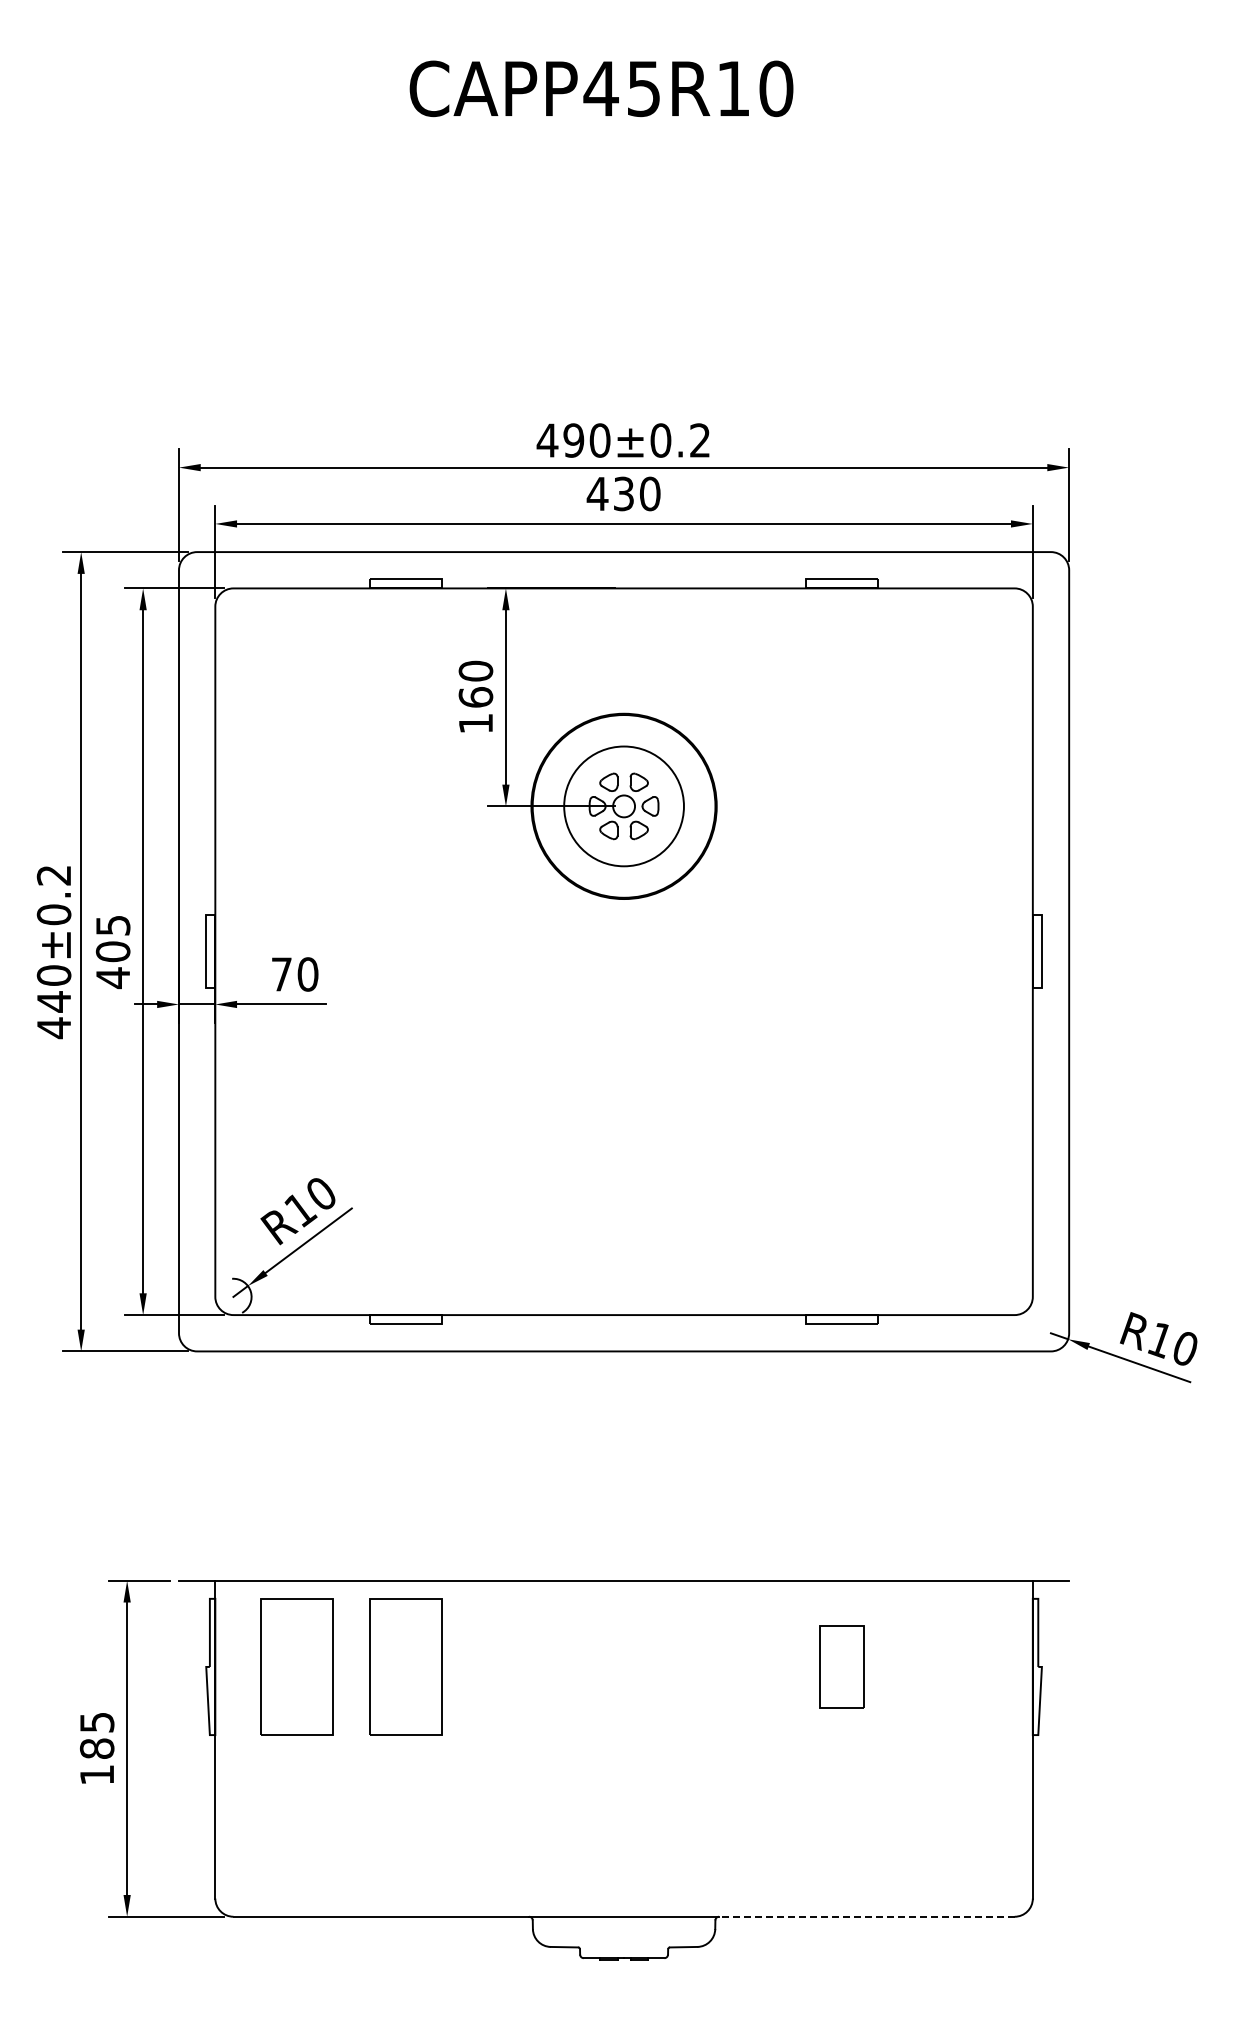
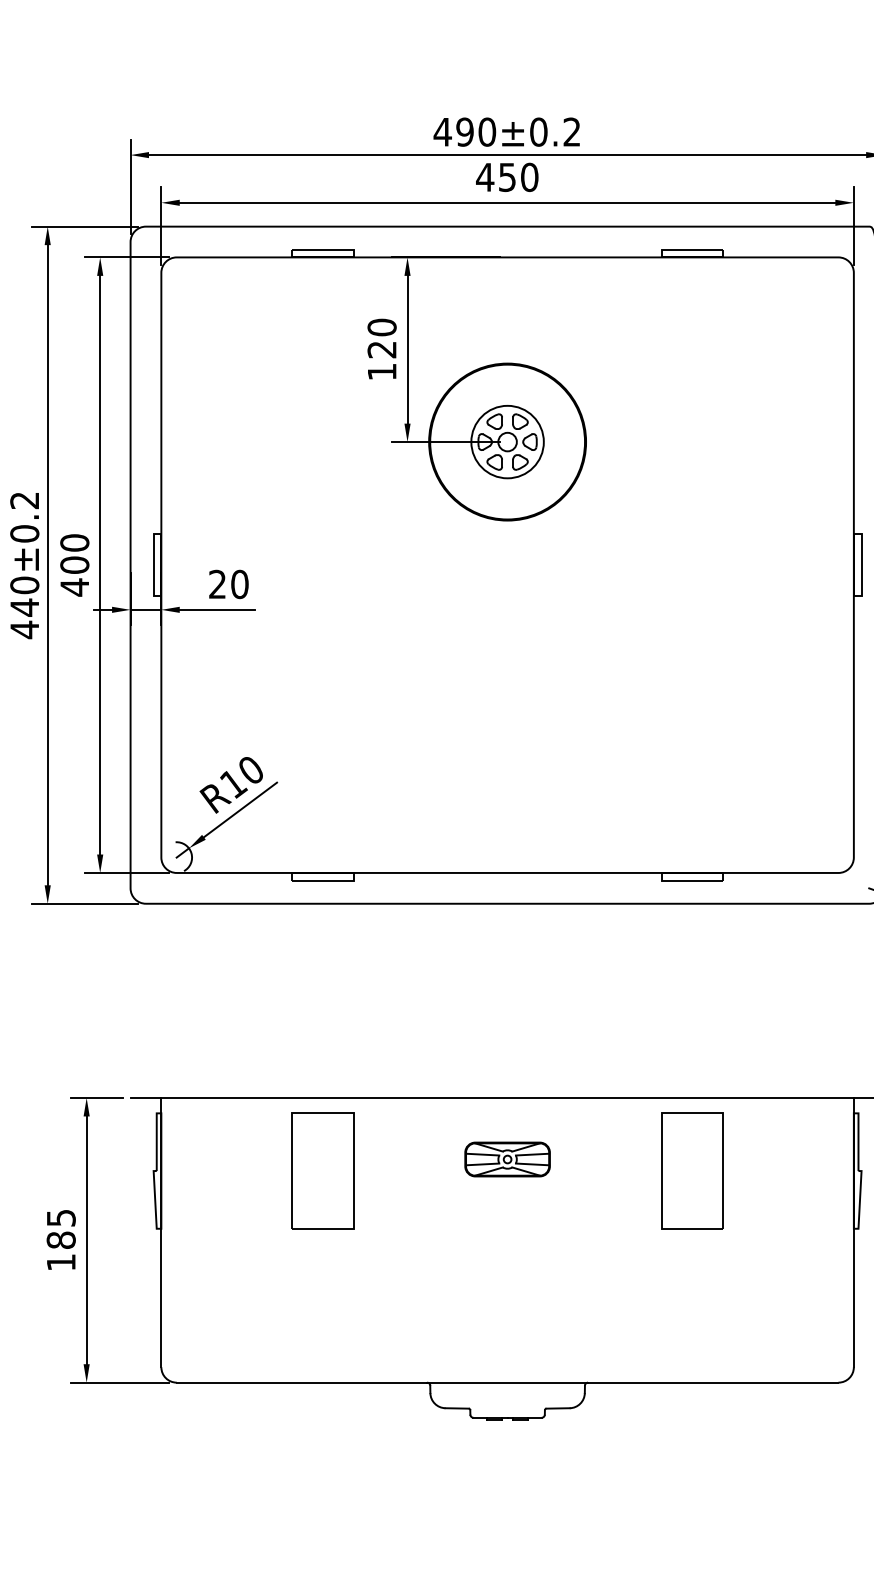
text: (624, 493) -> (507, 177), 430 -> 450
text: (475, 697) -> (381, 349), 160 -> 120
circle: (623, 806) -> (507, 442), size x0.71
text: (112, 925) -> (74, 542), 405 -> 400
text: (281, 974) -> (217, 584), 70 -> 20
part: (623, 1653) -> (507, 1159), added
part: (296, 1666) -> (230, 1170), removed
part: (841, 1666) -> (691, 1170), size x1.67
line: (866, 1916) -> (712, 1382), dashed -> solid

